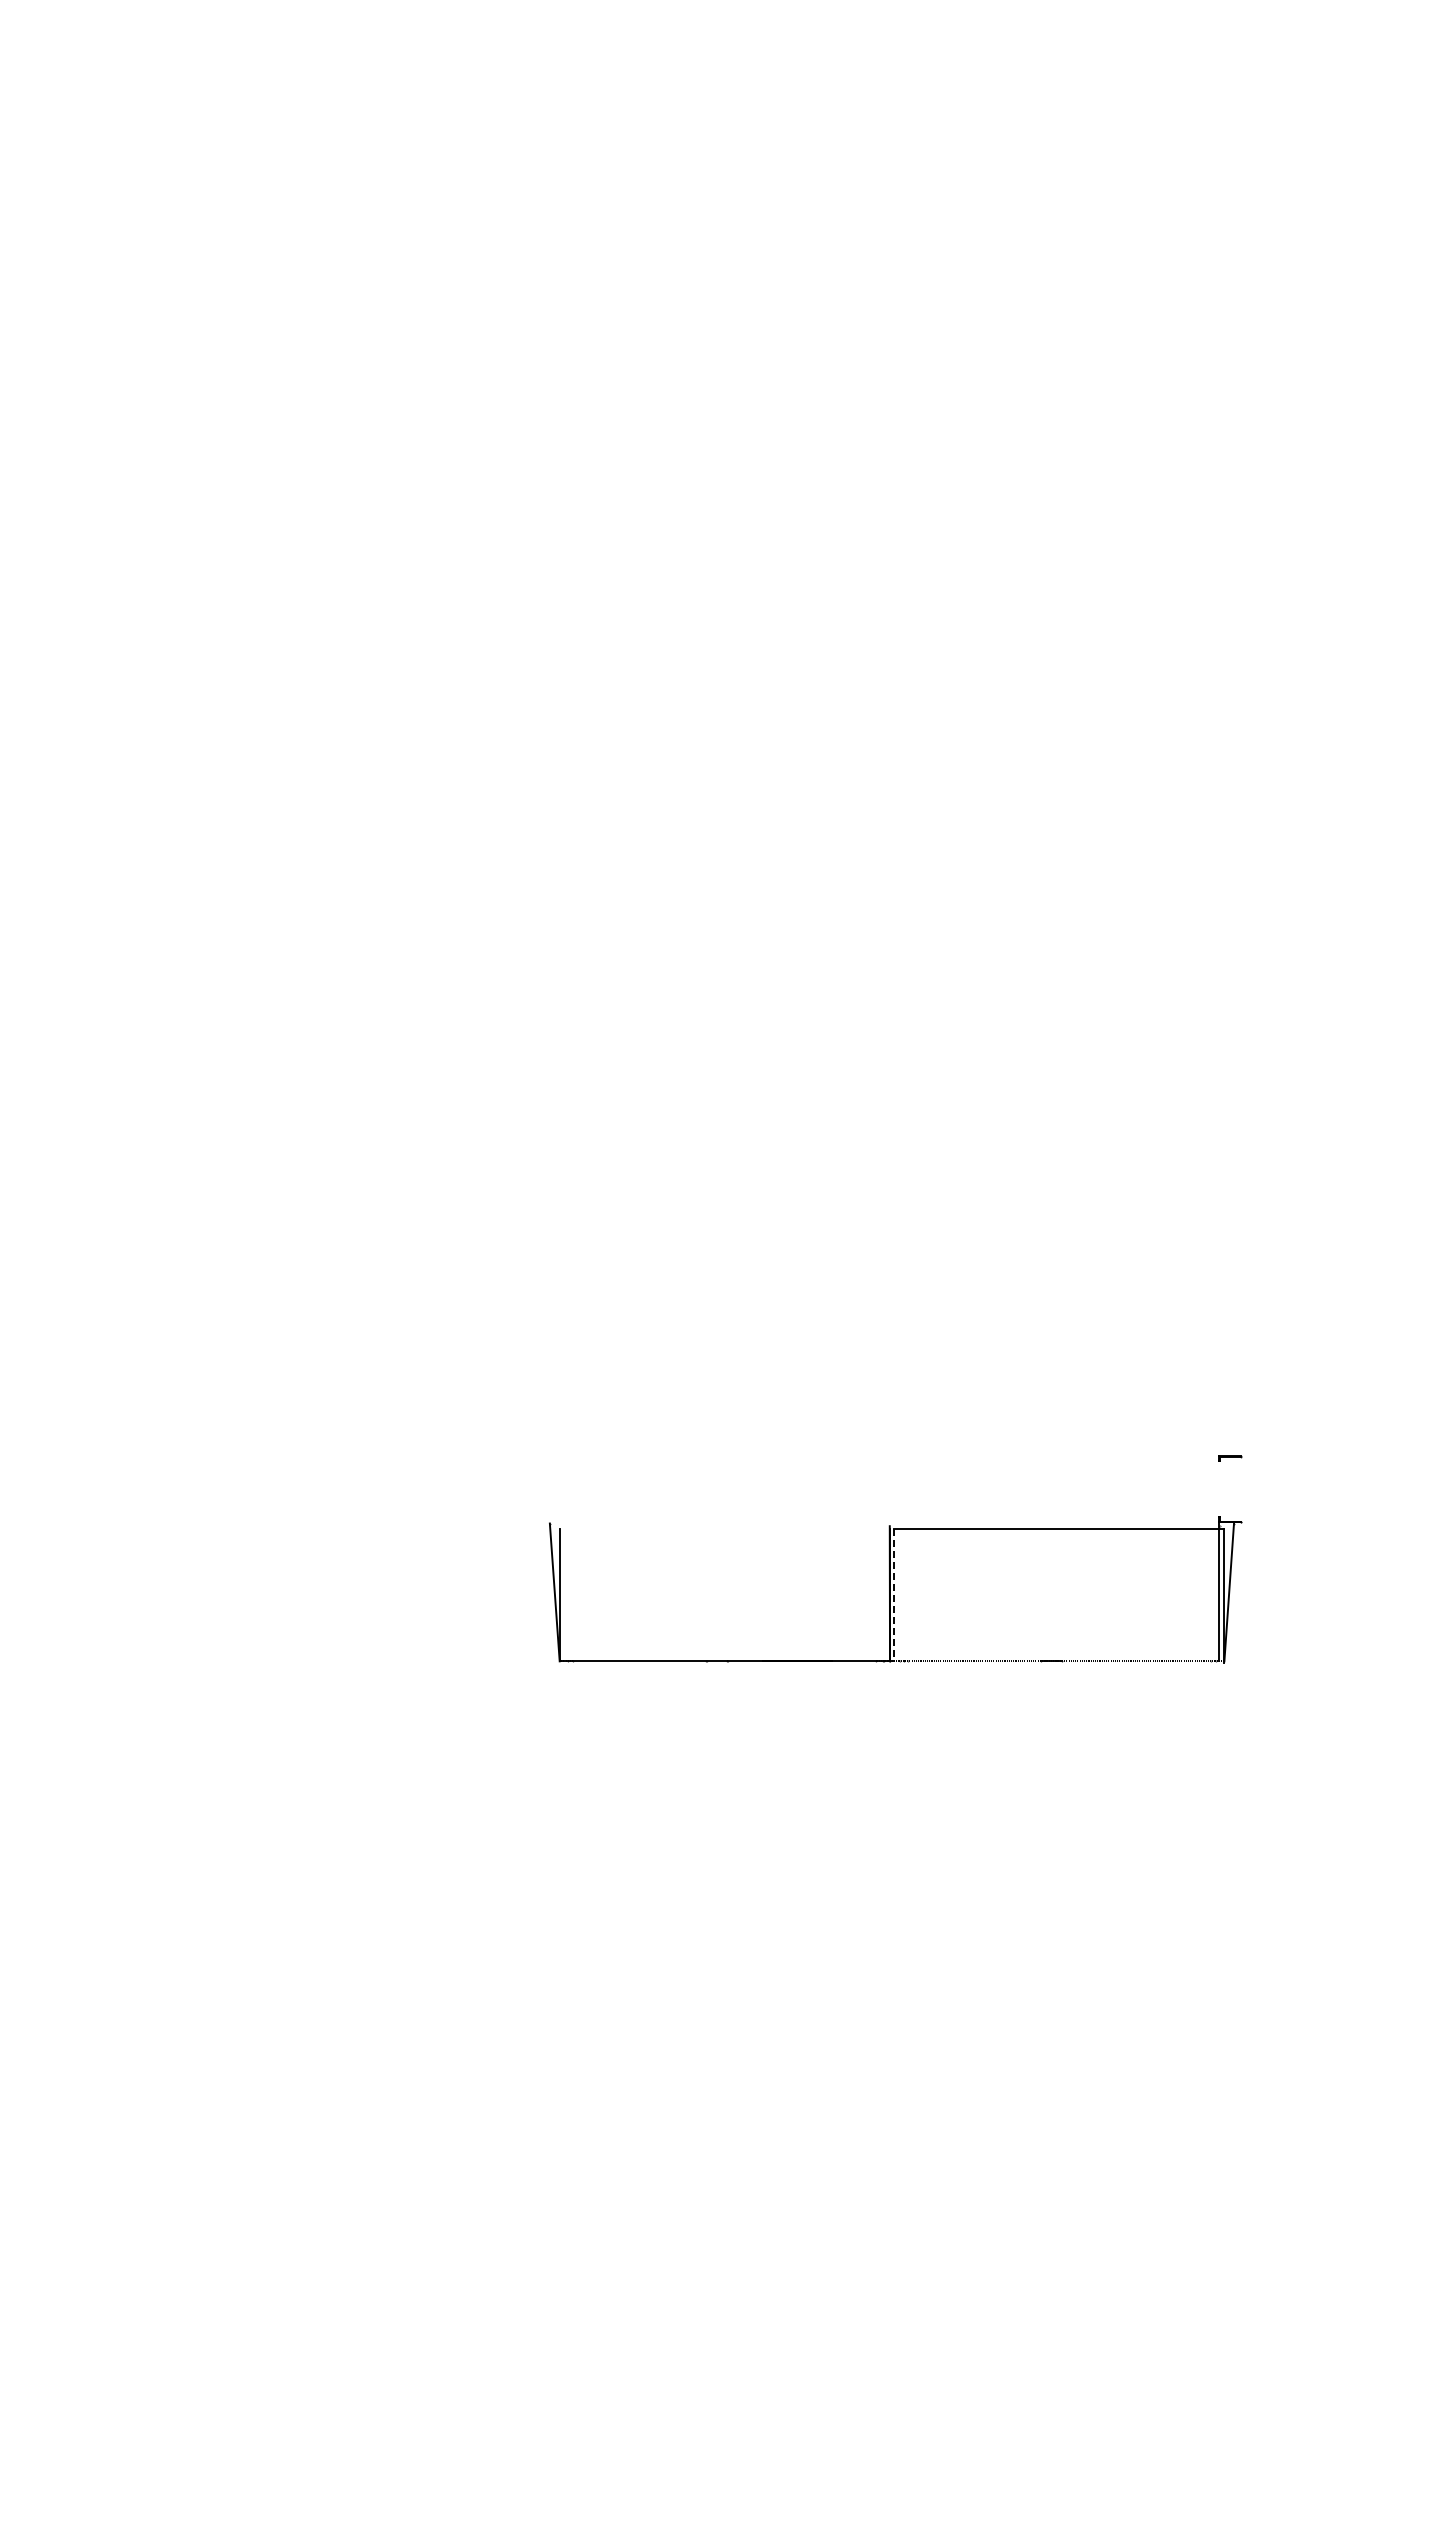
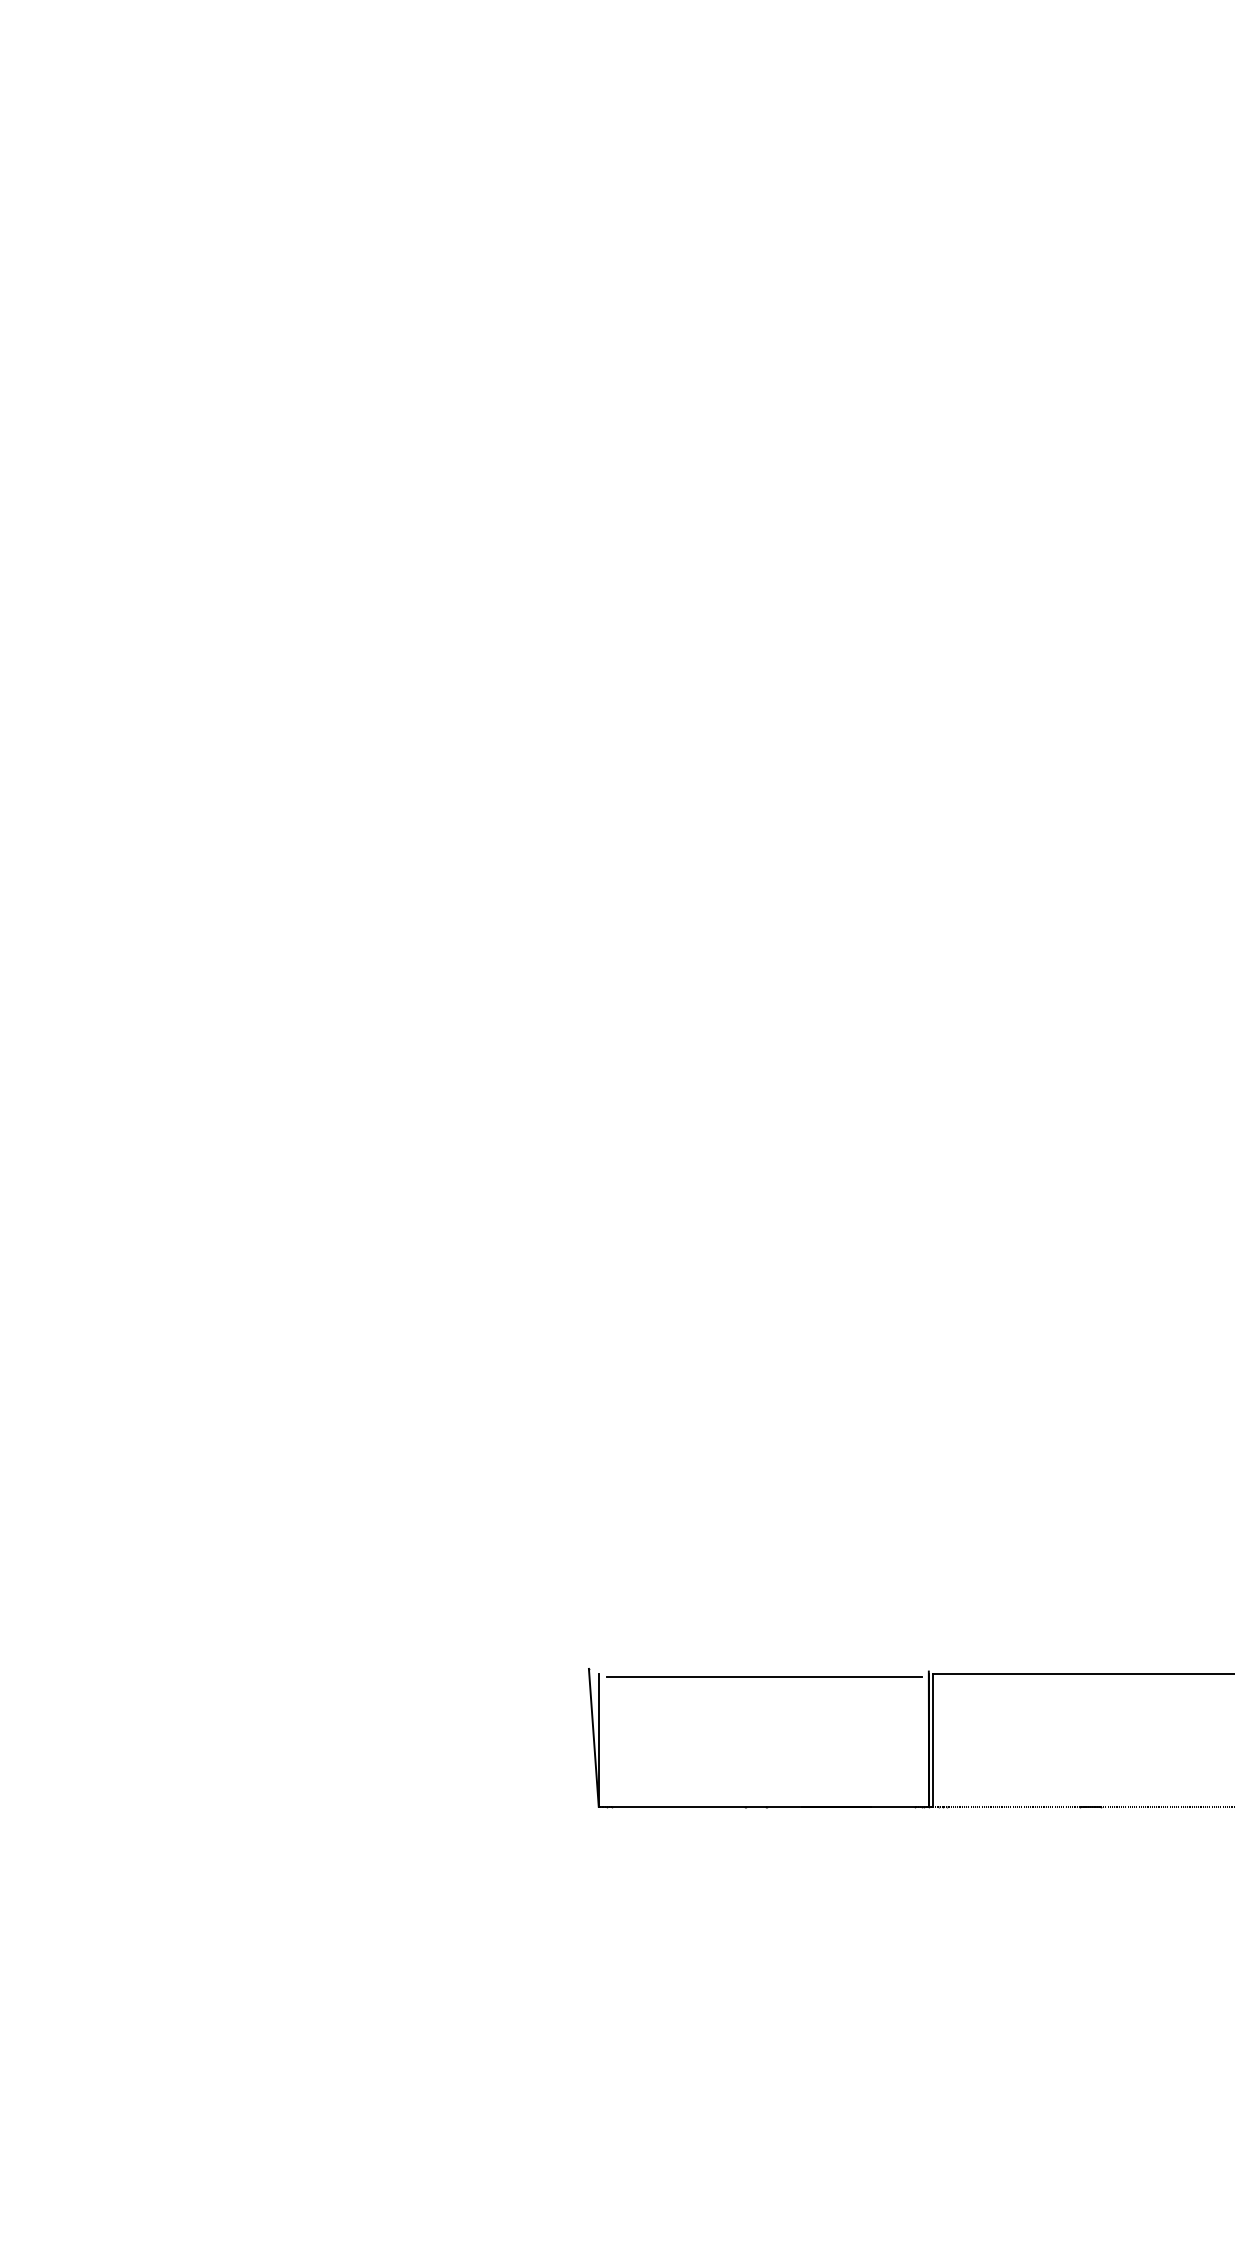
line: (725, 1531) -> (764, 1676), added
line: (894, 1595) -> (933, 1740), dashed -> solid

